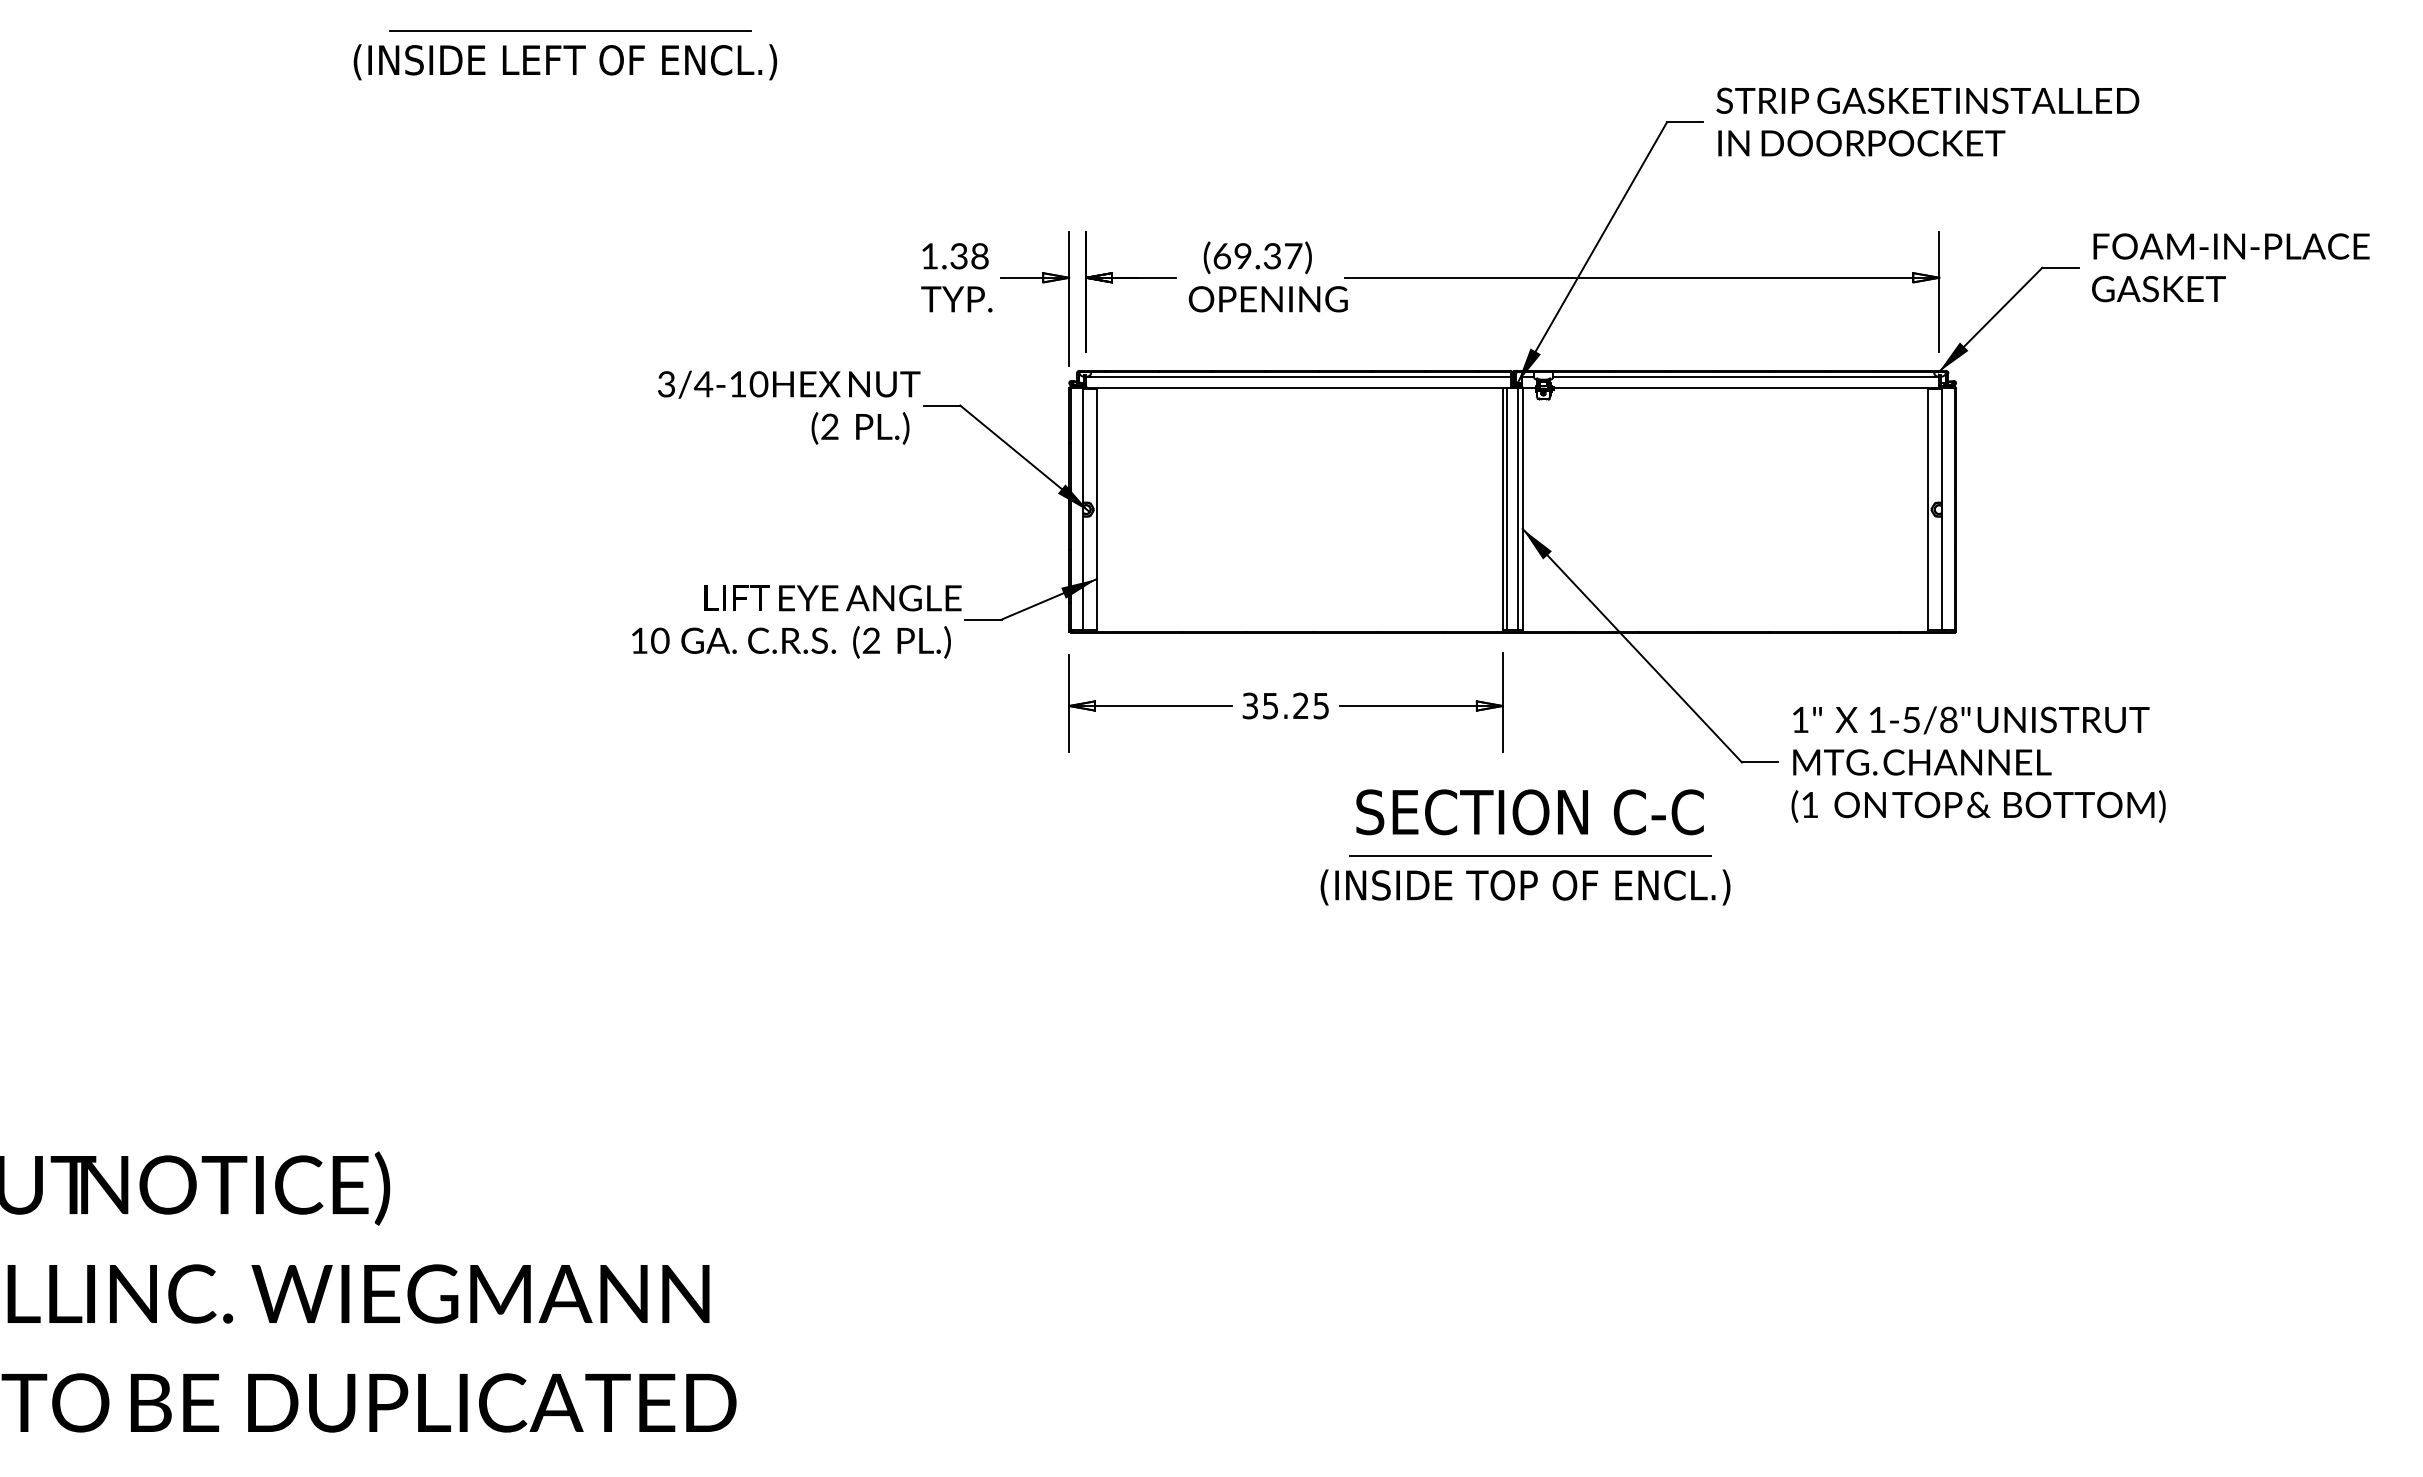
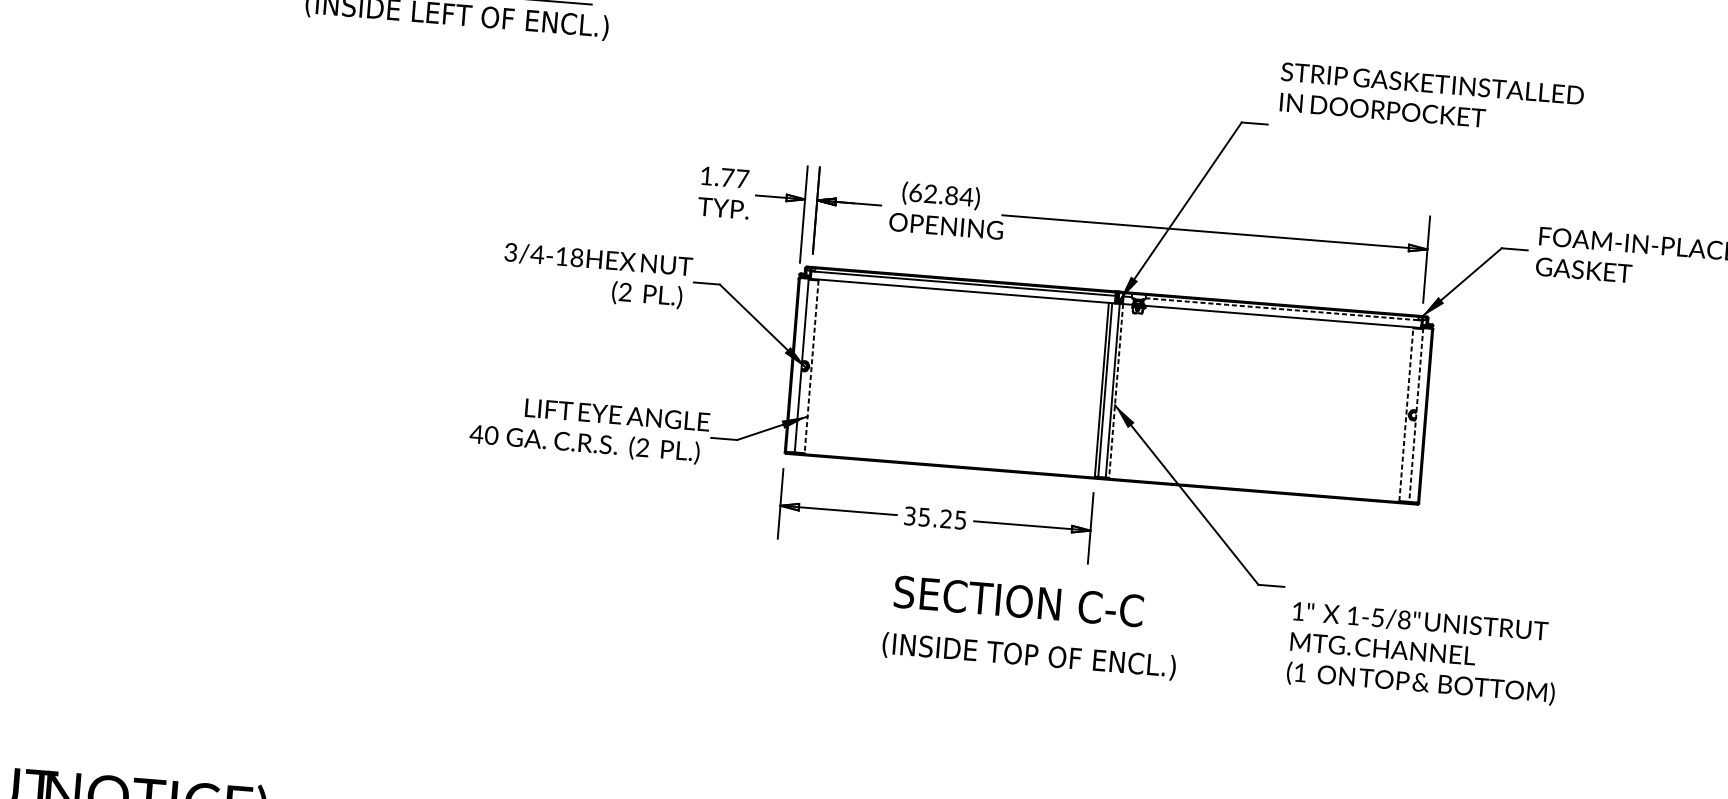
text: (1927, 121) -> (1431, 98), moved
text: (969, 256) -> (735, 178), 1.38 -> 1.77
text: (1268, 256) -> (948, 195), (69.37) -> (62.84)
line: (1743, 377) -> (1281, 309), solid -> dashed
text: (758, 384) -> (576, 257), 3/4-10 -> 3/4-18
line: (1096, 509) -> (811, 366), solid -> dashed
line: (1522, 509) -> (1116, 391), solid -> dashed
line: (1928, 509) -> (1406, 414), solid -> dashed
line: (1942, 509) -> (1416, 415), solid -> dashed
text: (638, 640) -> (476, 434), 10 -> 40
text: (1978, 764) -> (1423, 653), moved
text: (1529, 812) -> (1018, 601), moved
line: (1530, 856) -> (1101, 639), removed
text: (1525, 887) -> (1029, 656), moved

